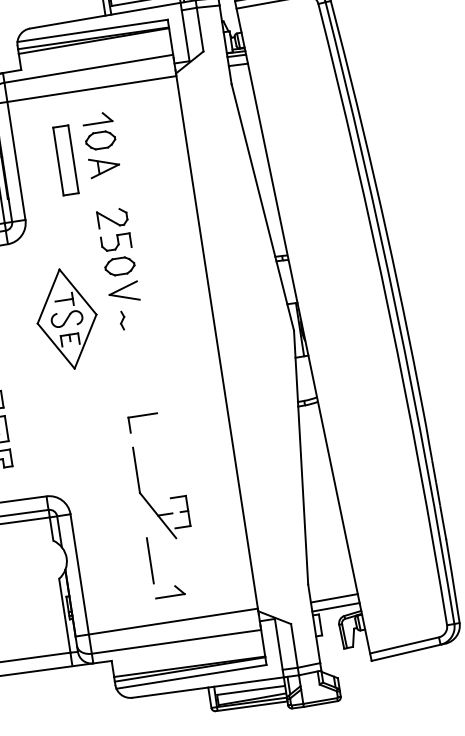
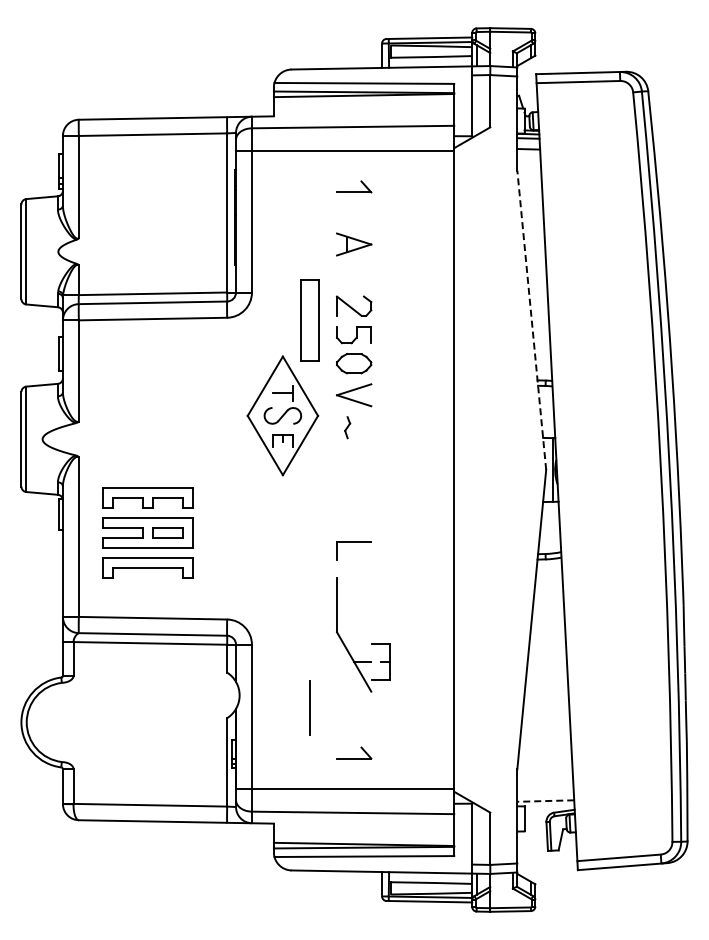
part: (100, 139) -> (354, 212), removed
part: (65, 160) -> (309, 320), moved
line: (262, 206) -> (531, 319), solid -> dashed
line: (149, 560) -> (309, 707), moved
line: (334, 597) -> (545, 789), removed
line: (335, 607) -> (545, 801), solid -> dashed

